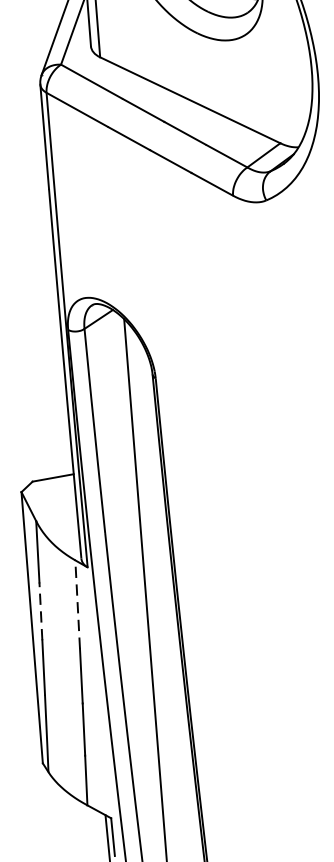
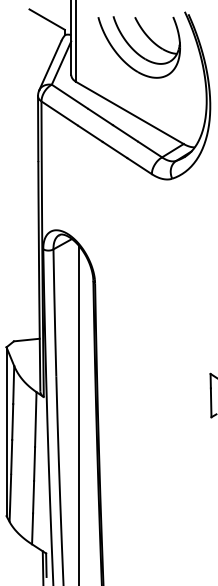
line: (77, 604) -> (35, 419), dashed -> solid
line: (40, 612) -> (12, 422), dashed -> solid

